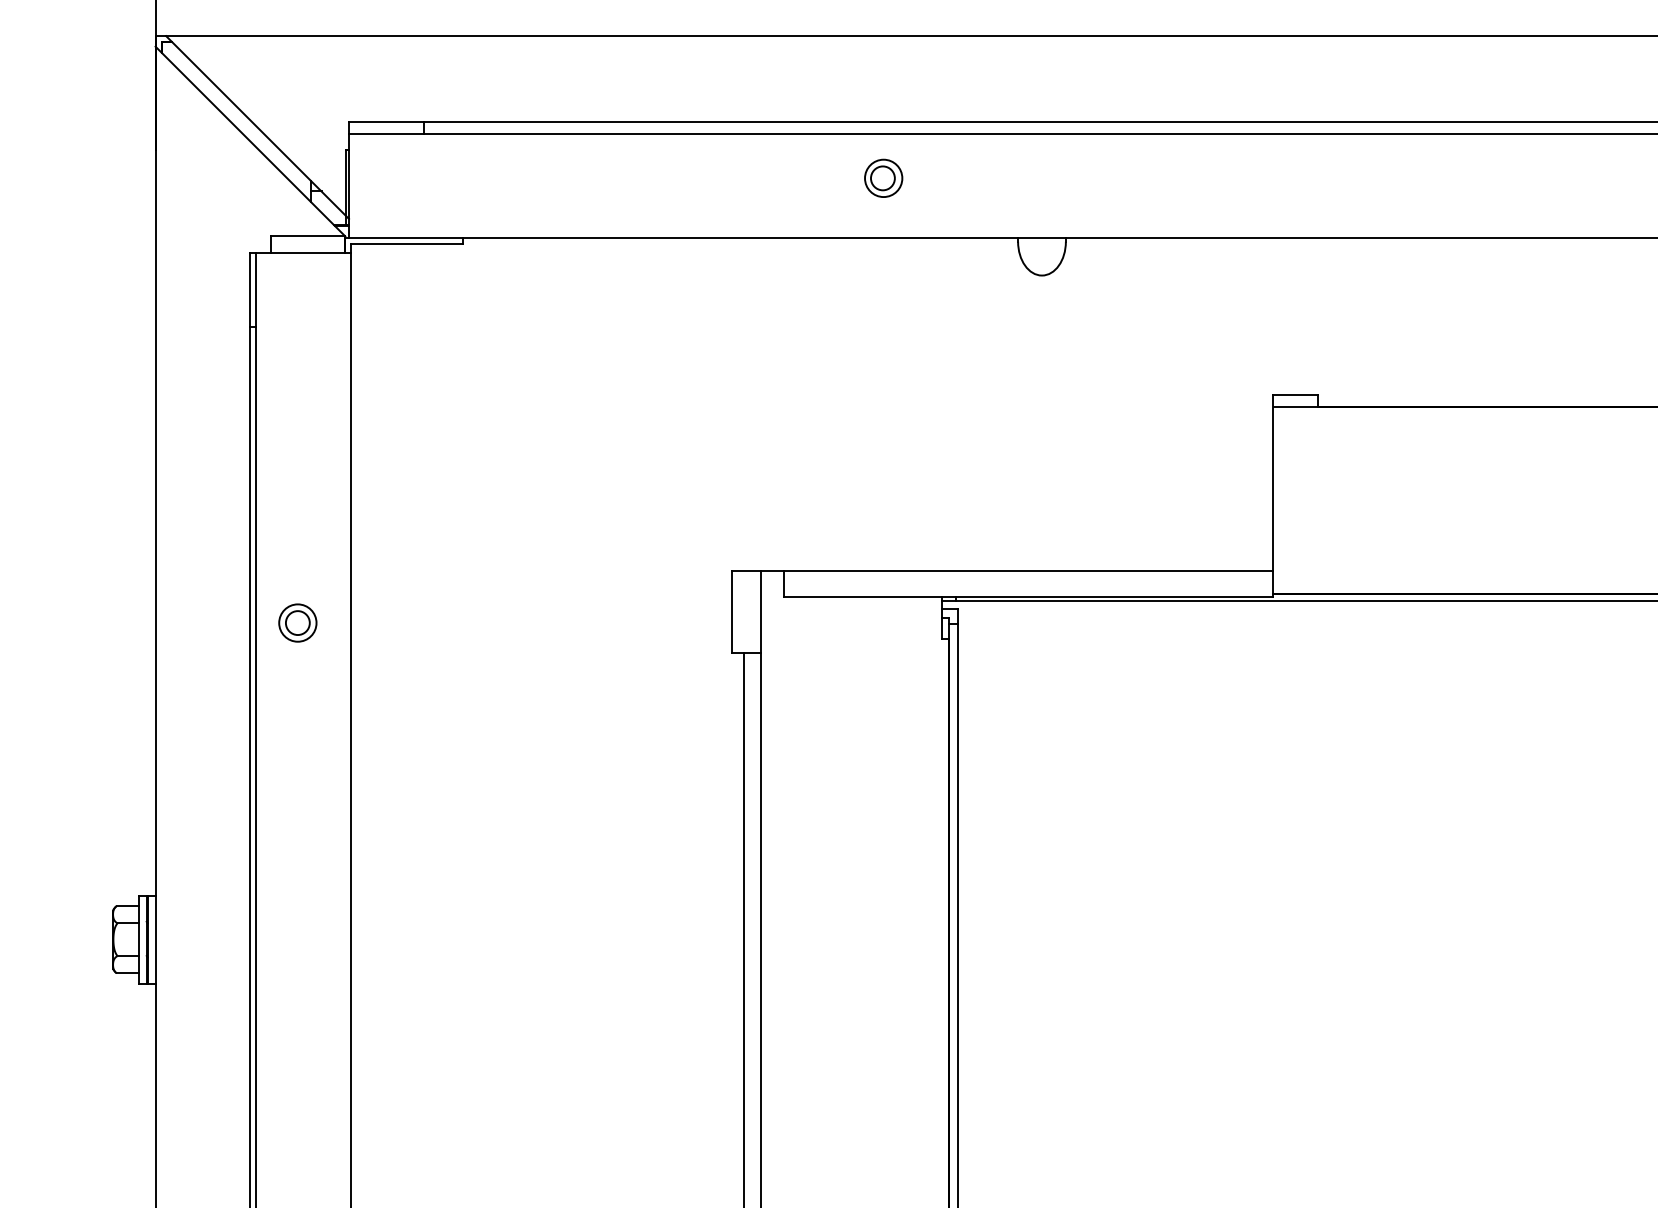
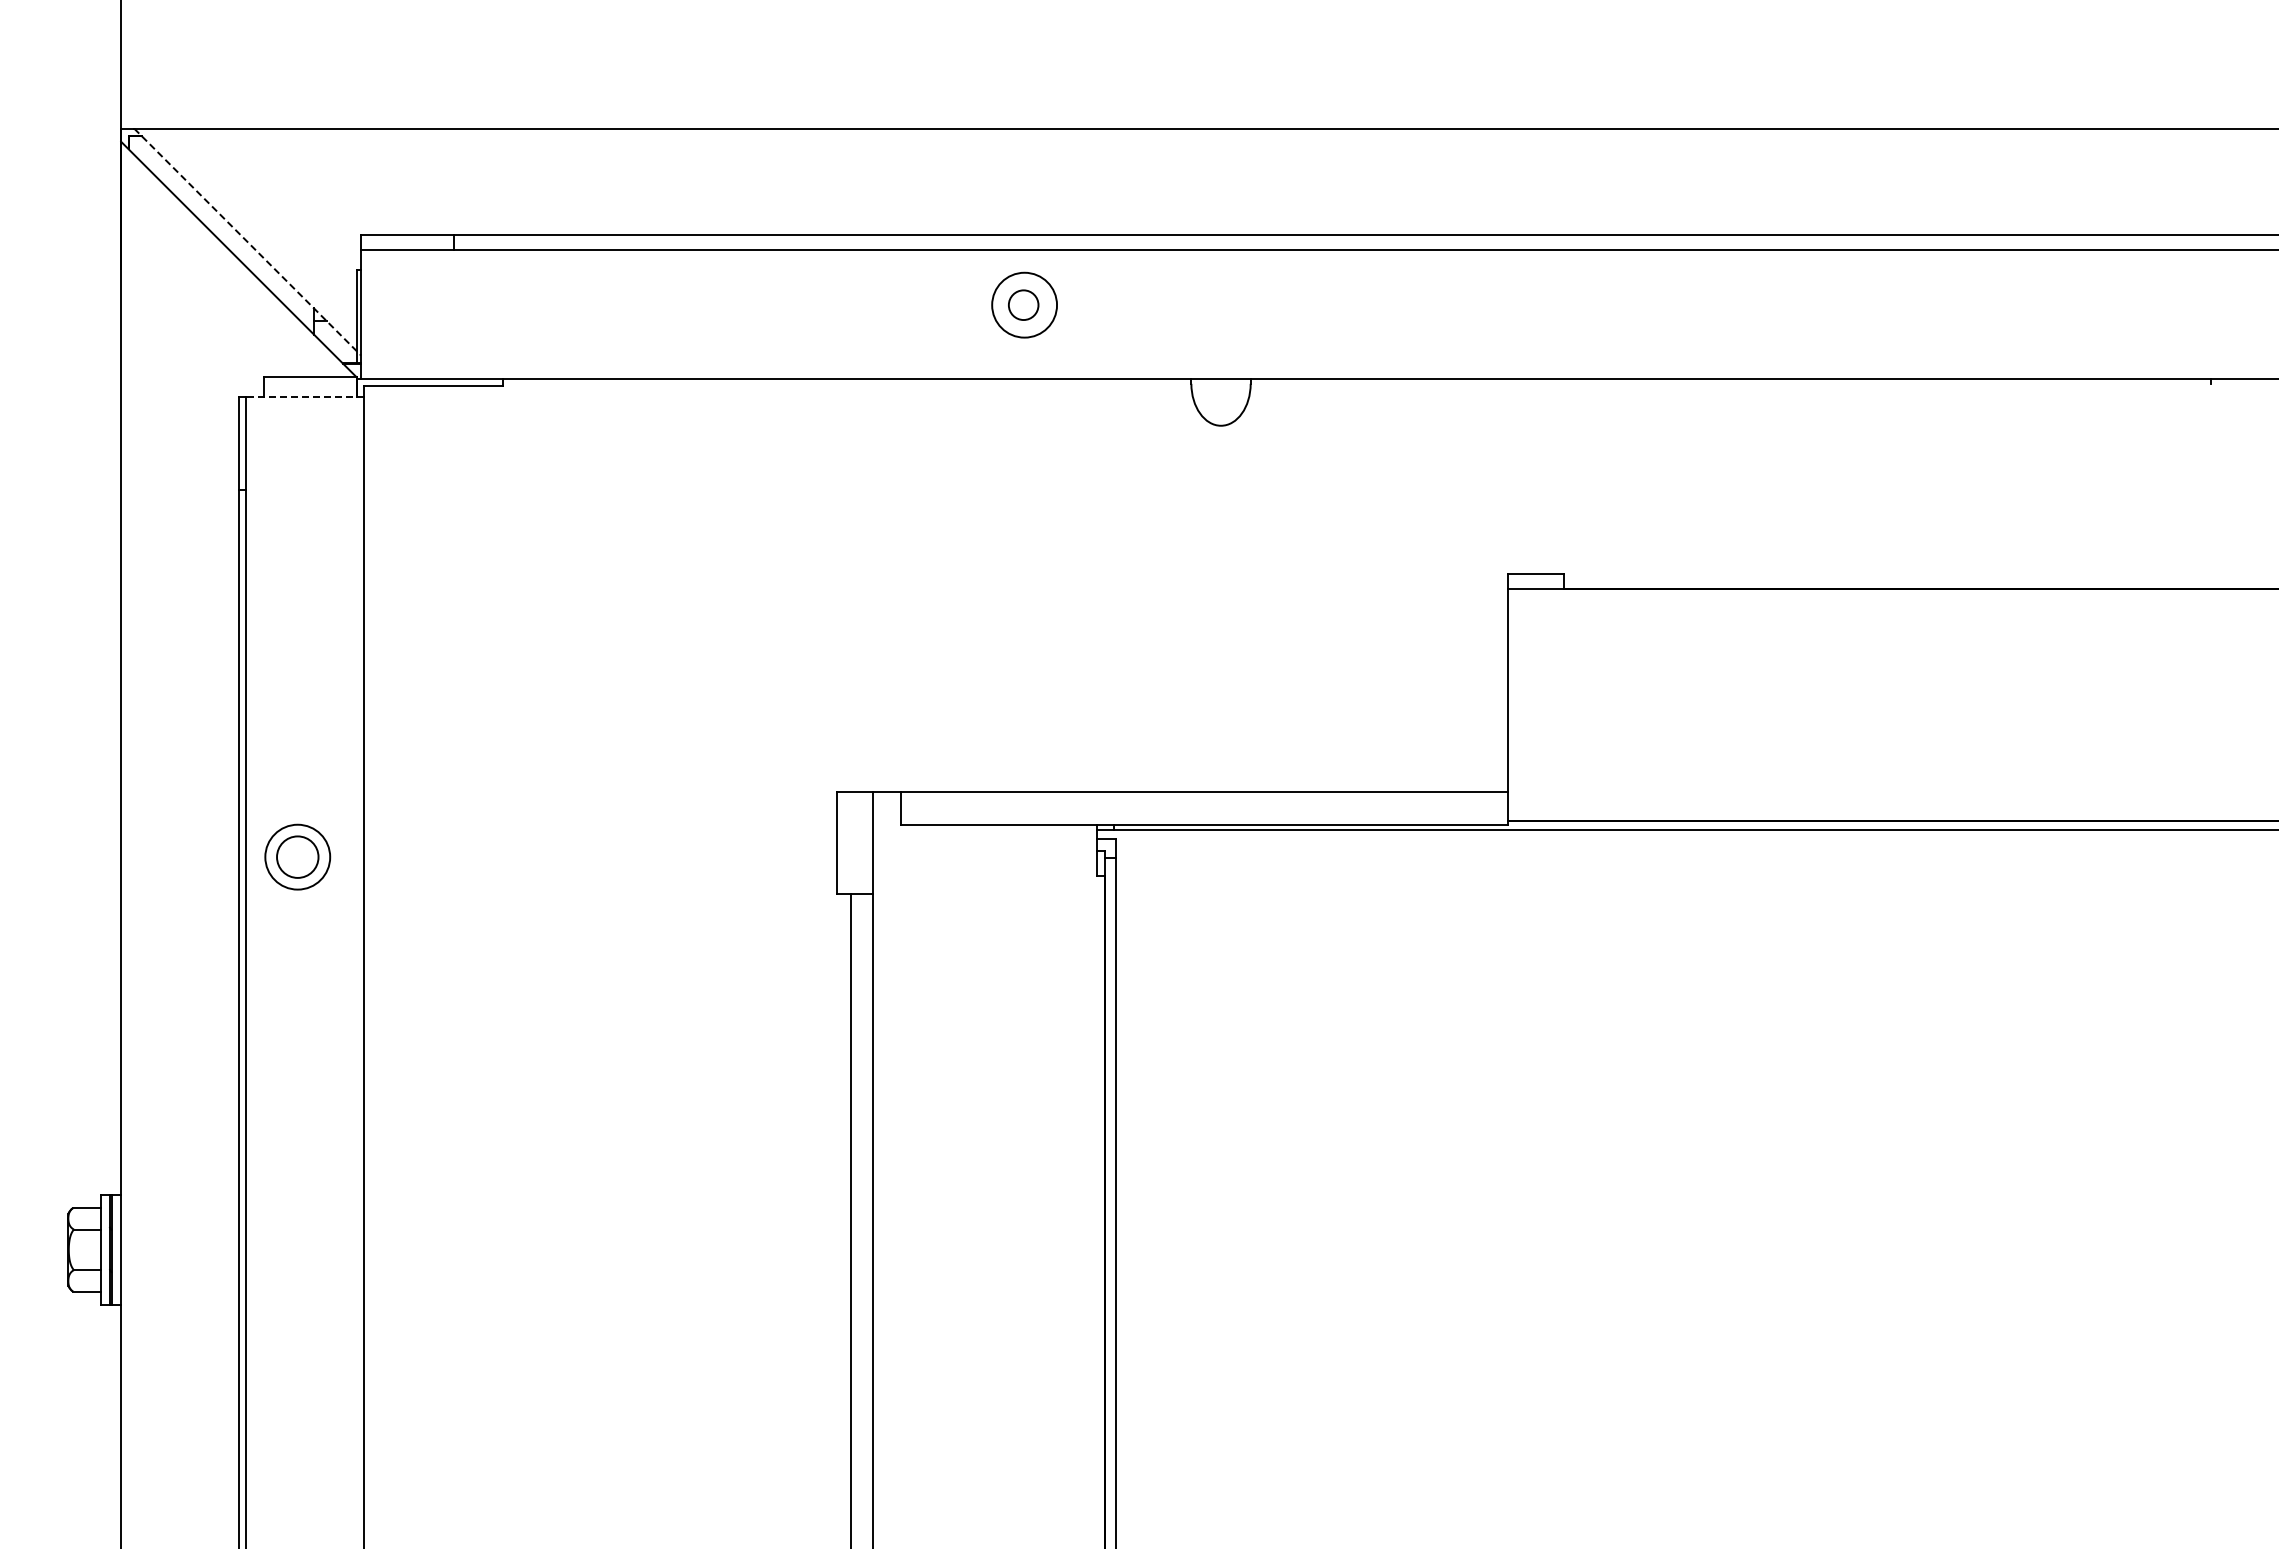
line: (258, 127) -> (248, 242), solid -> dashed
circle: (883, 178) -> (1024, 305), size x1.4
line: (304, 252) -> (305, 397), solid -> dashed
part: (297, 622) -> (297, 856), size x1.4

